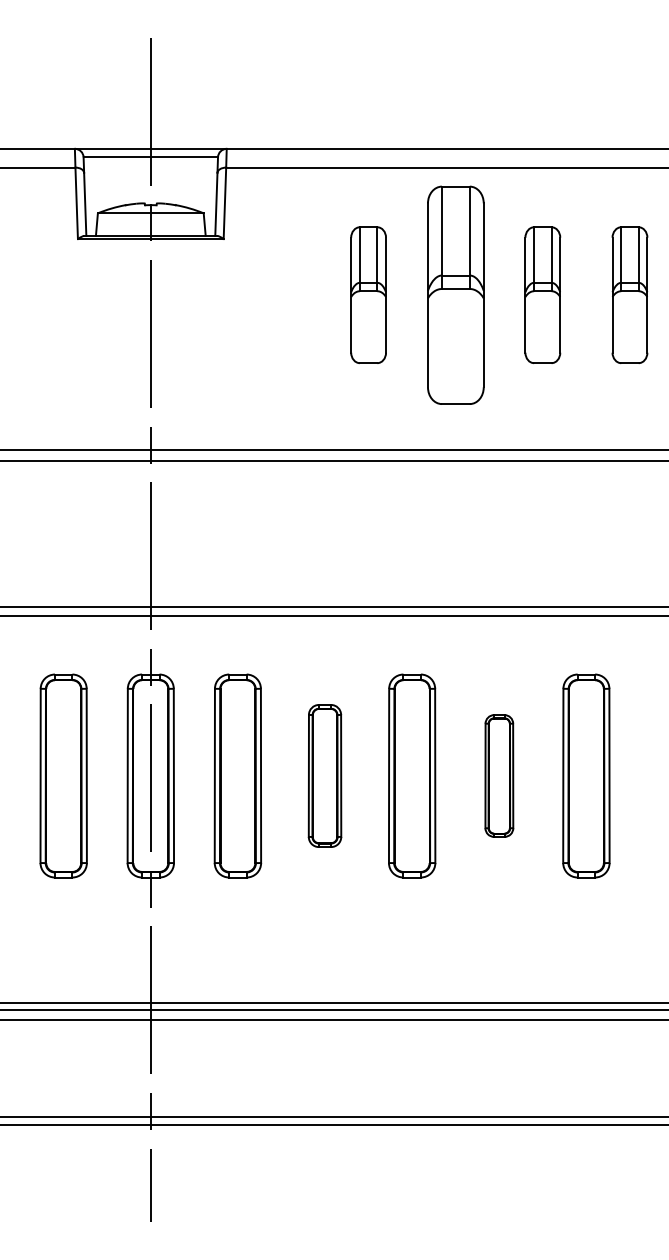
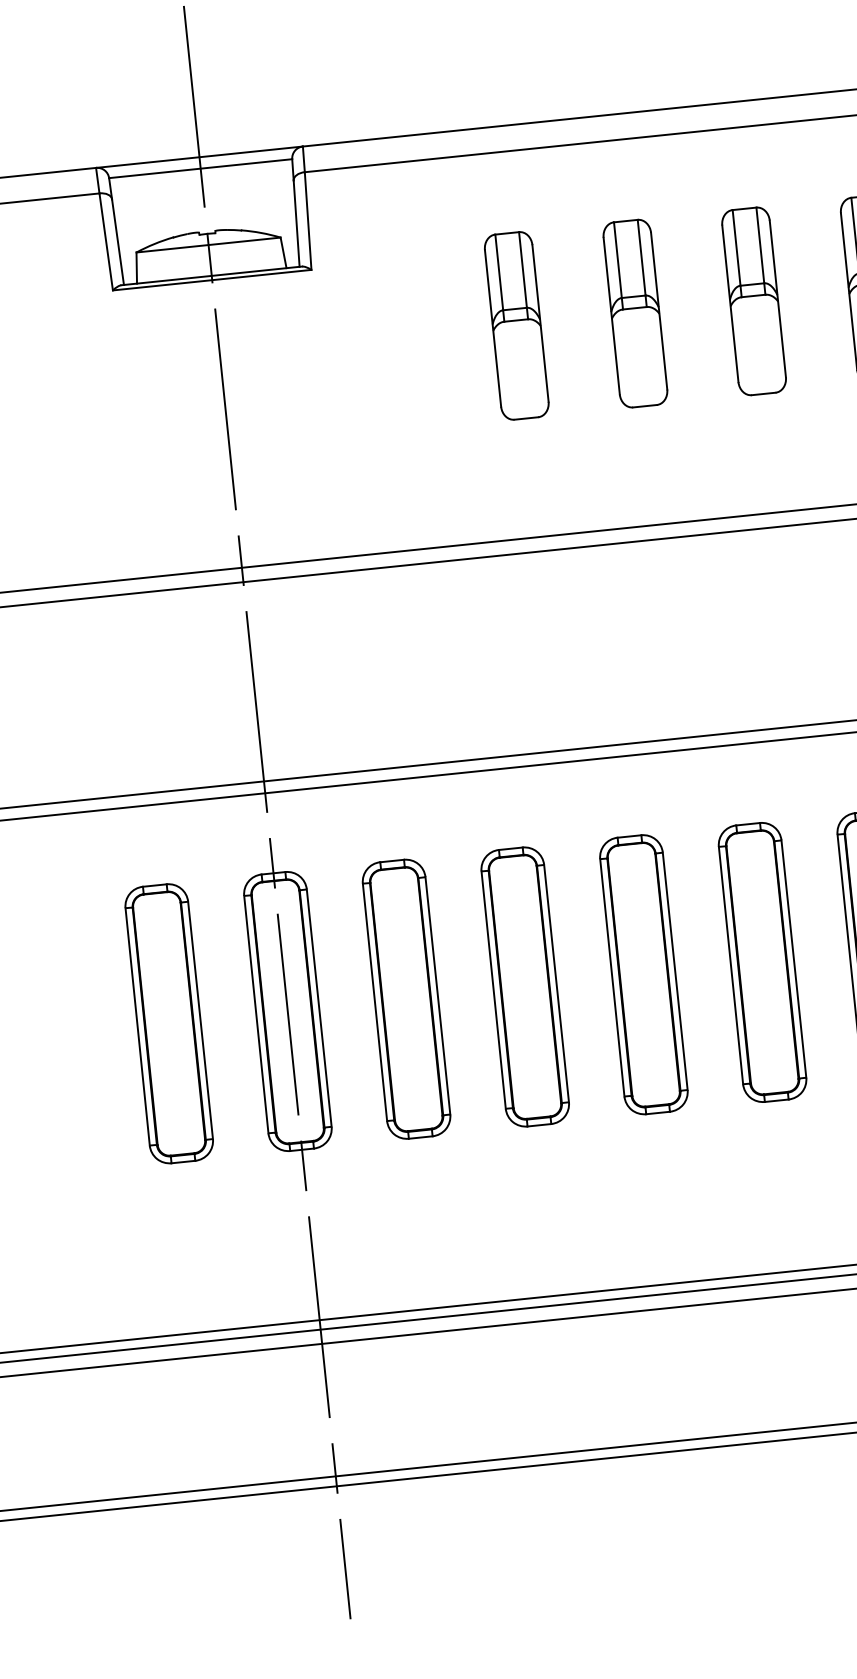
part: (455, 294) -> (635, 312), size x0.62
part: (324, 775) -> (524, 986), size x1.43
part: (499, 775) -> (762, 961), size x1.67

